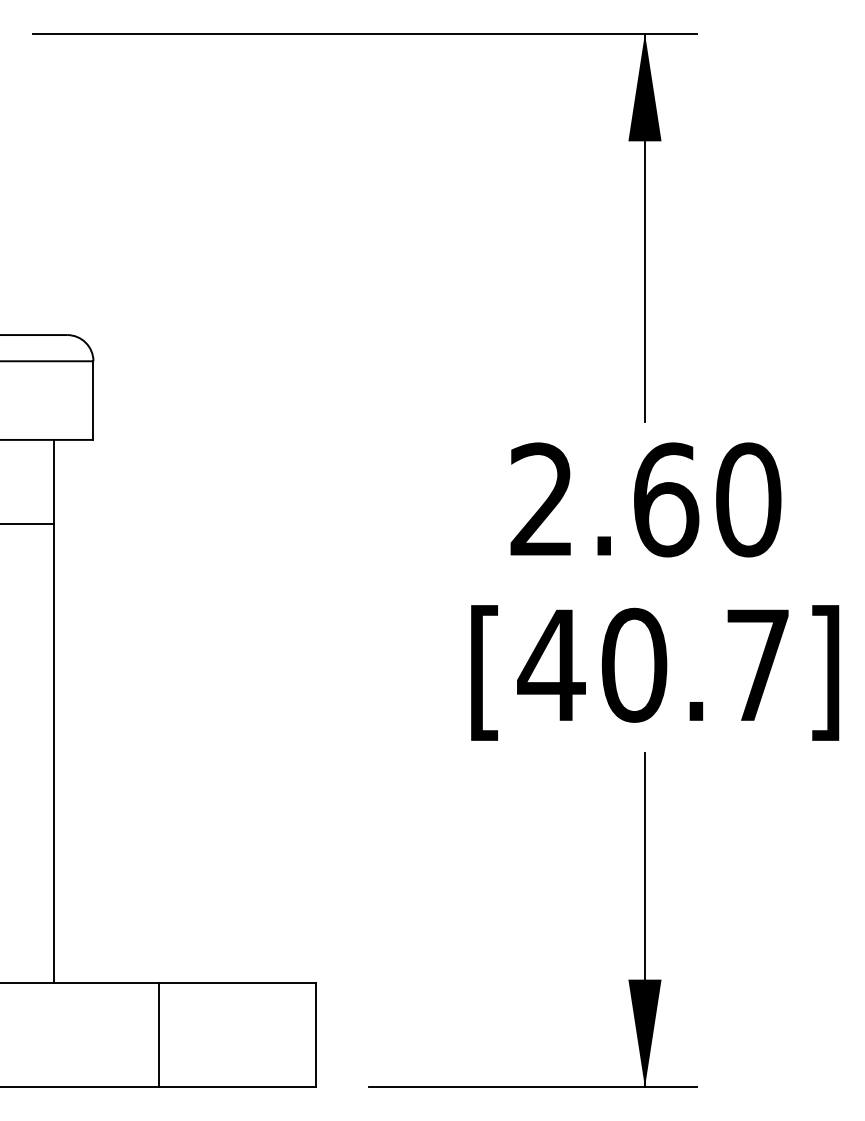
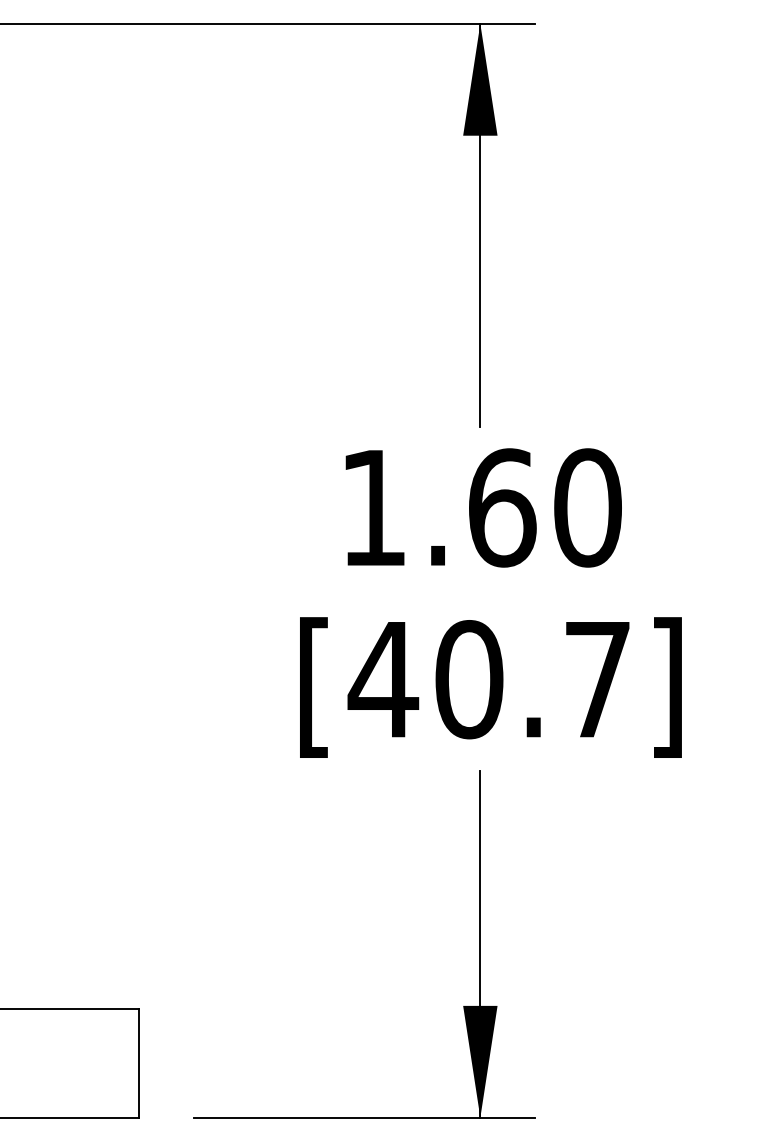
text: (540, 498) -> (371, 506), 2.60 -> 1.60

